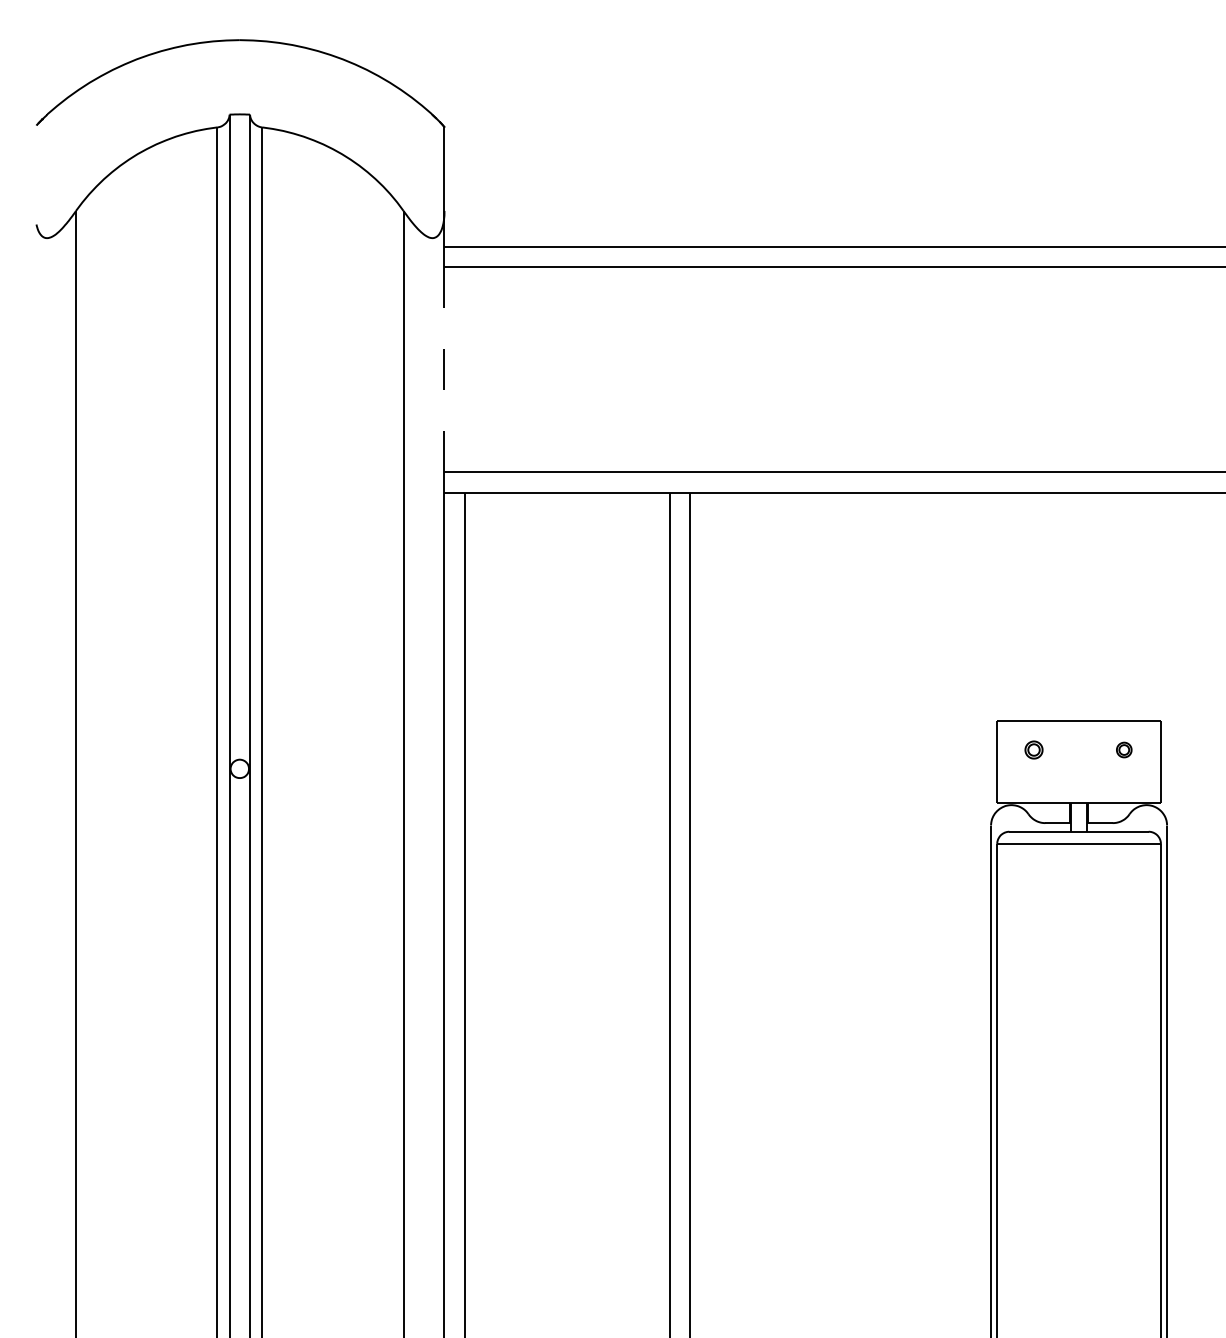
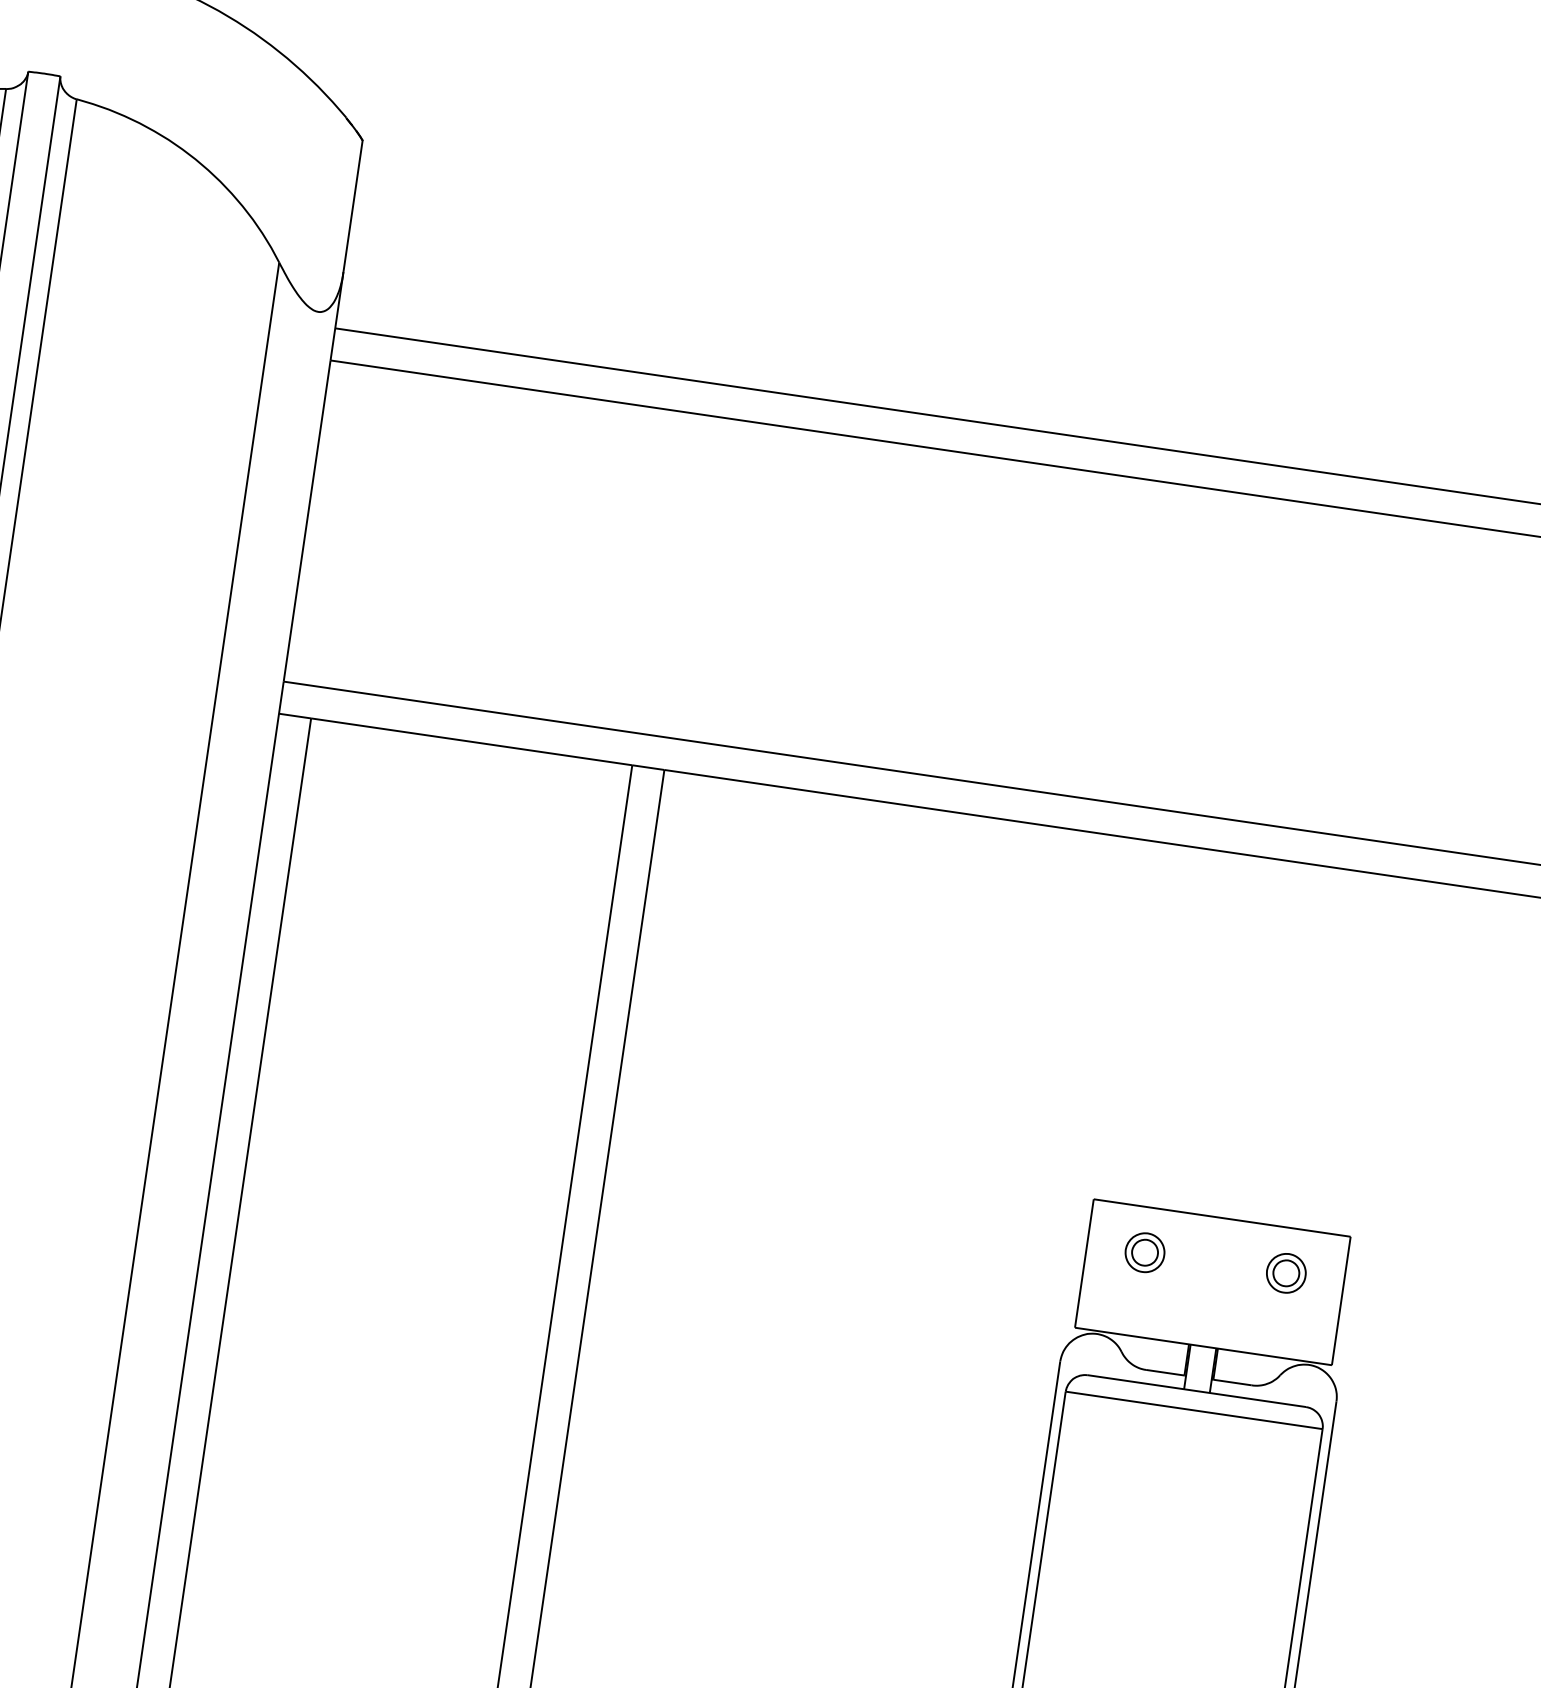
line: (444, 369) -> (307, 520), dashed -> solid
part: (1033, 749) -> (1144, 1251), size x1.43
part: (1124, 749) -> (1287, 1272), size x1.67

